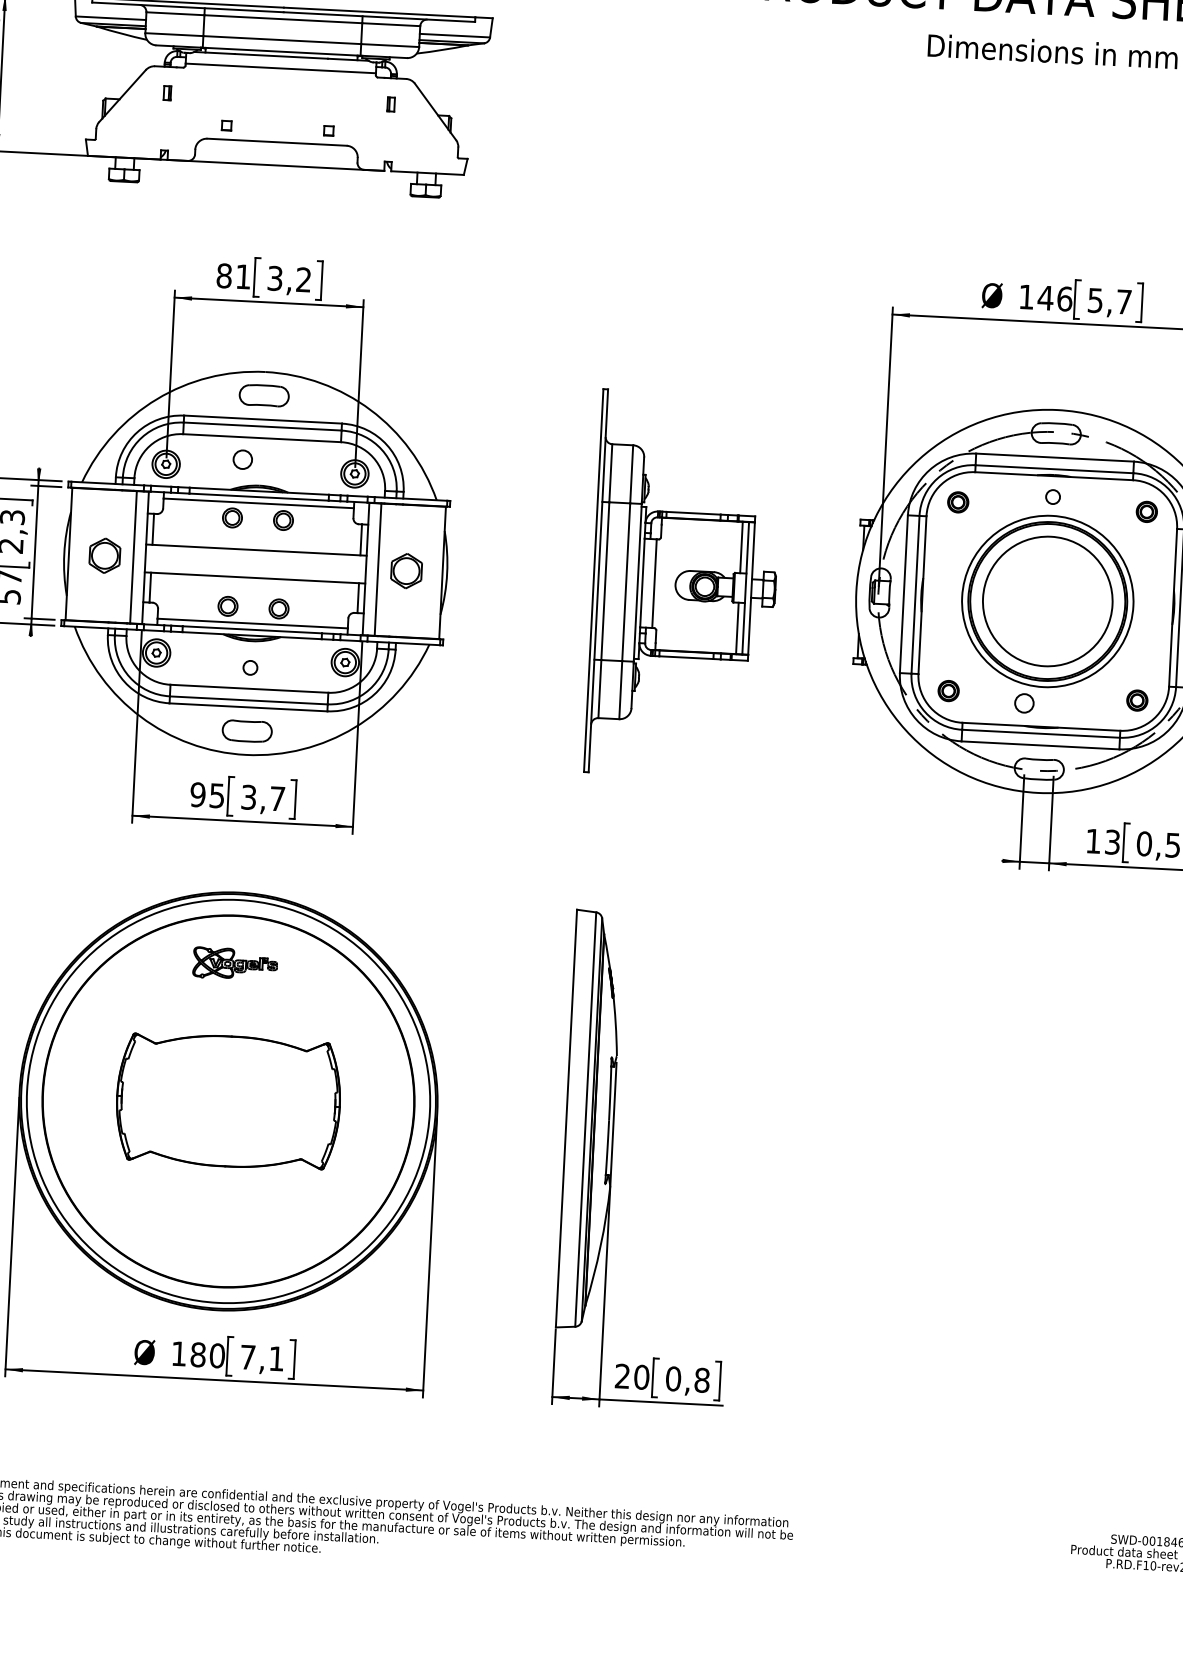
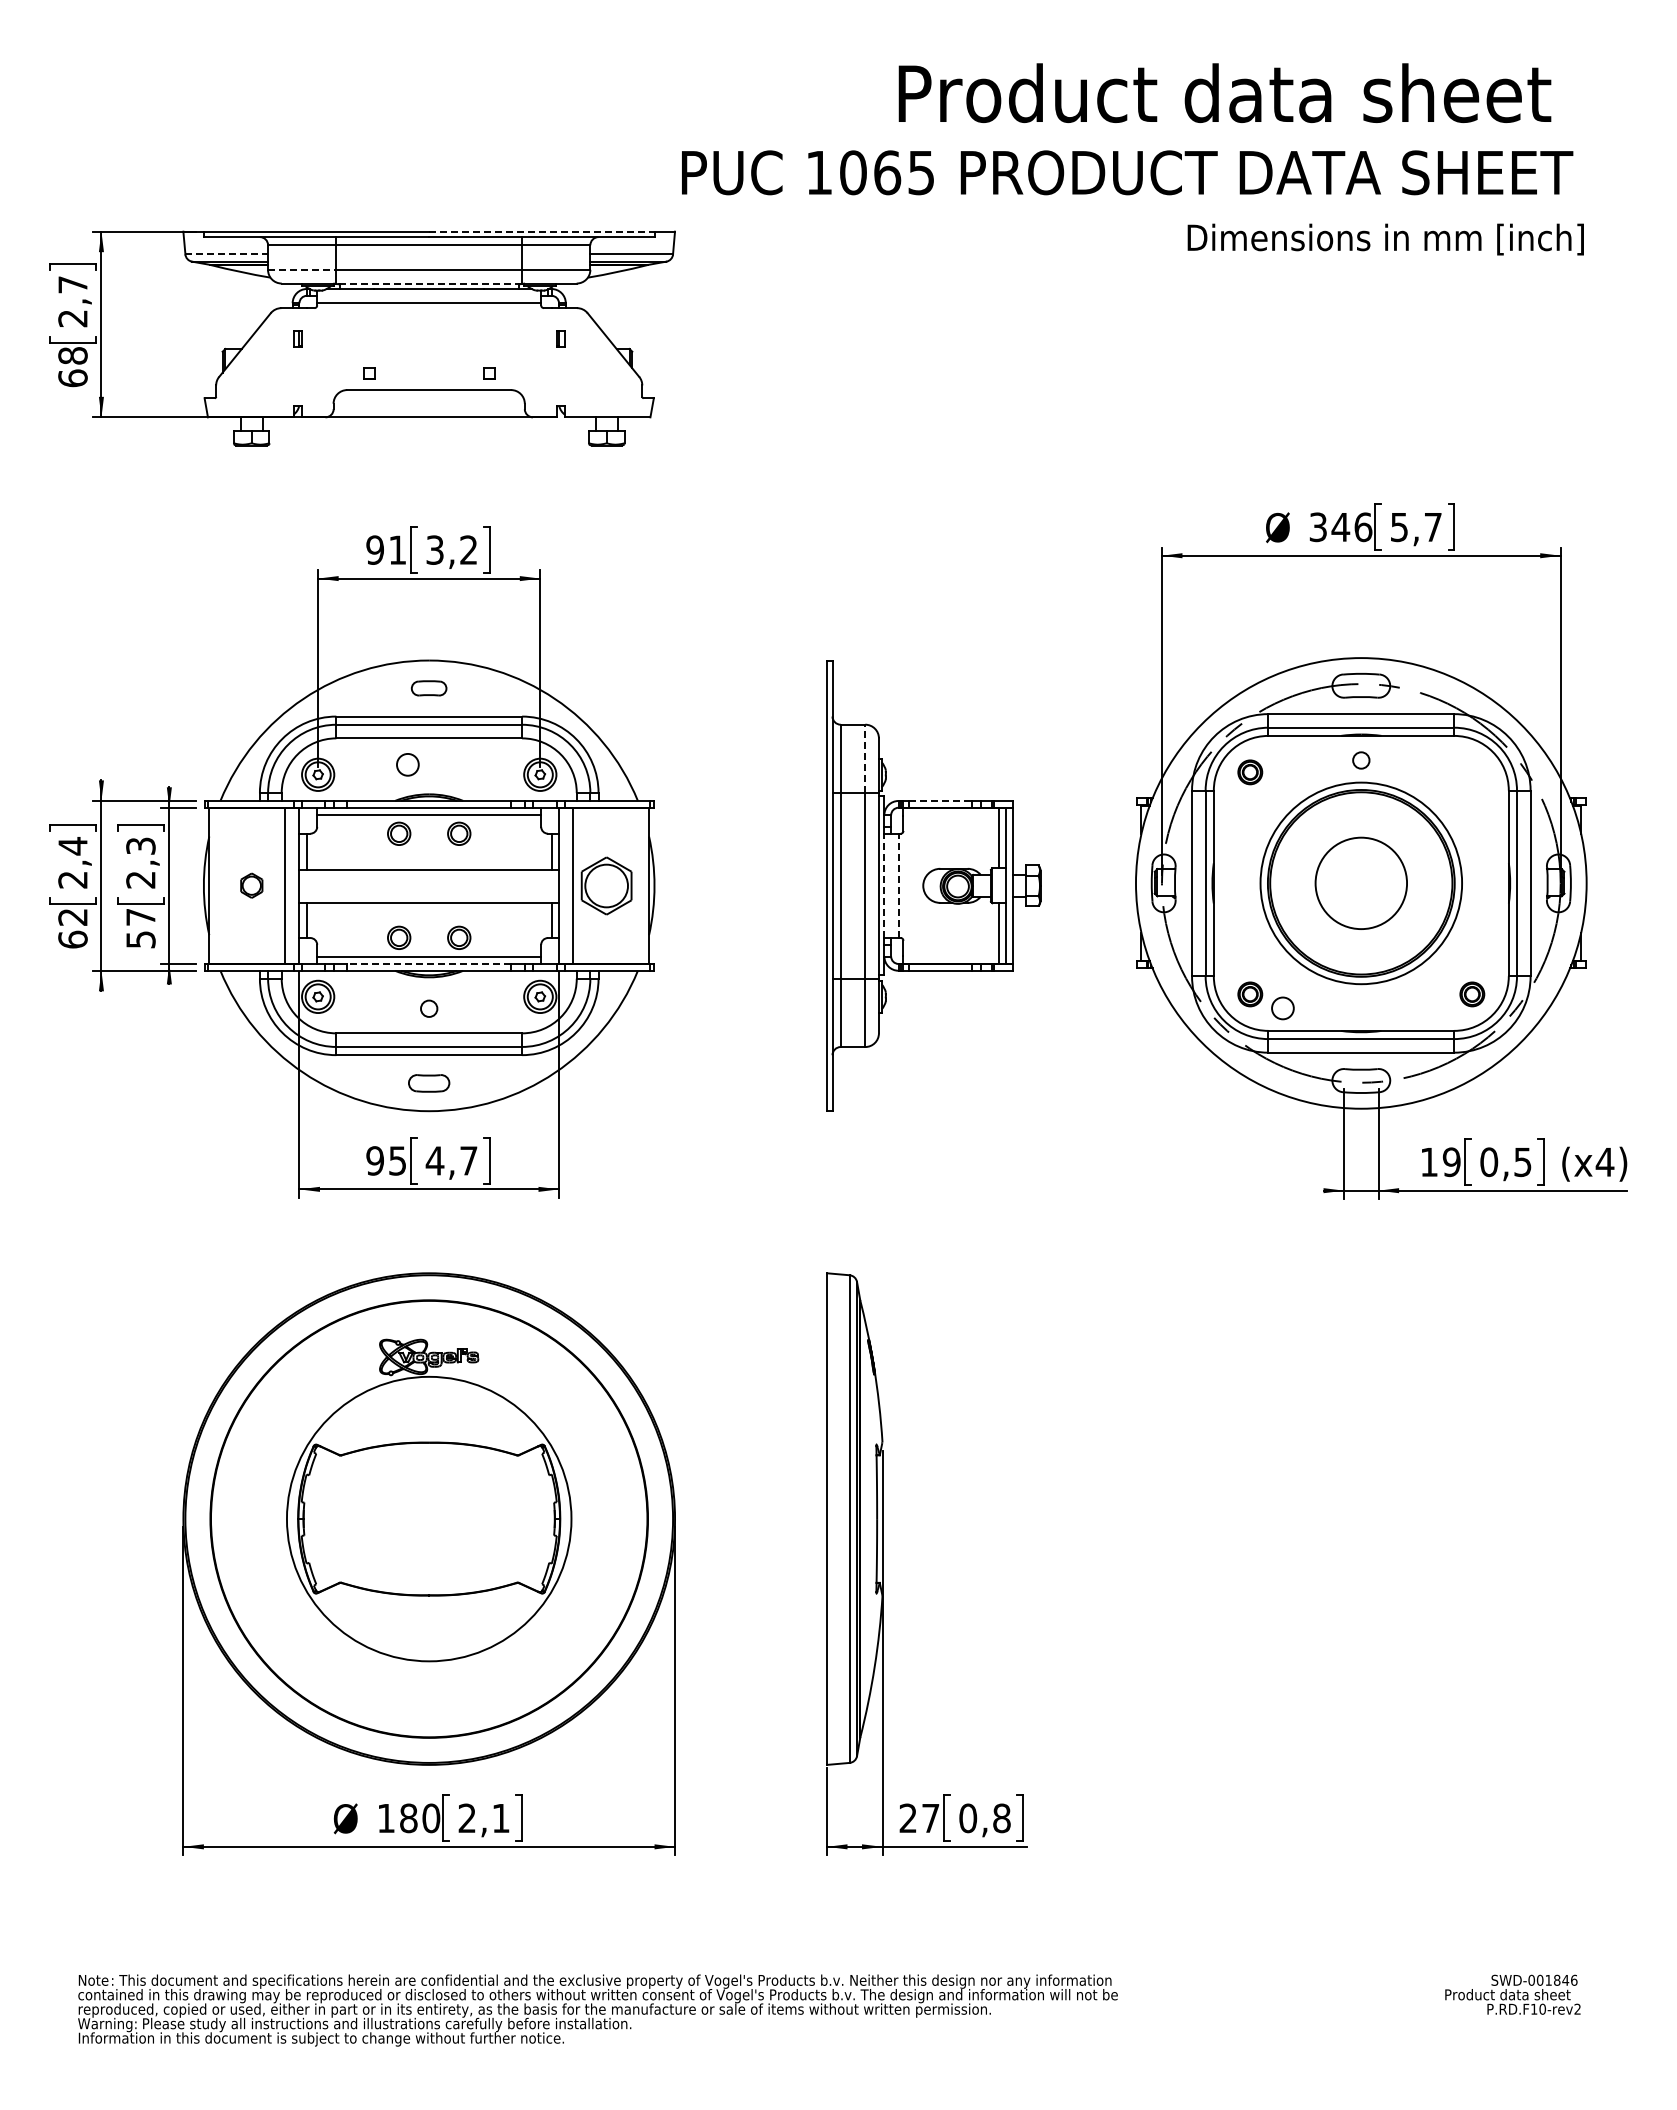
line: (379, 12) -> (541, 231), solid -> dashed
line: (111, 18) -> (227, 254), solid -> dashed
line: (174, 34) -> (302, 269), solid -> dashed
line: (281, 51) -> (429, 283), solid -> dashed
text: (224, 275) -> (375, 549), 81 -> 91
text: (1025, 297) -> (1317, 527), 146 -> 346
part: (263, 395) -> (428, 688), size x0.6
line: (631, 474) -> (865, 758), solid -> dashed
line: (693, 512) -> (940, 800), solid -> dashed
part: (1147, 512) -> (1472, 772), removed
part: (104, 555) -> (251, 885), size x0.6
part: (406, 570) -> (606, 885), size x1.4
line: (642, 582) -> (884, 885), solid -> dashed
line: (654, 583) -> (898, 885), solid -> dashed
circle: (1047, 601) -> (1361, 883), size x0.6
line: (252, 629) -> (429, 963), solid -> dashed
circle: (1024, 703) -> (1282, 1008), moved
part: (246, 731) -> (428, 1083), size x0.7
text: (248, 797) -> (434, 1160), 3,7 -> 4,7
text: (1112, 841) -> (1451, 1161), 13 -> 19
circle: (228, 1101) -> (429, 1519), size x0.6
text: (247, 1356) -> (466, 1817), 7,1 -> 2,1
text: (641, 1377) -> (930, 1818), 20 -> 27

